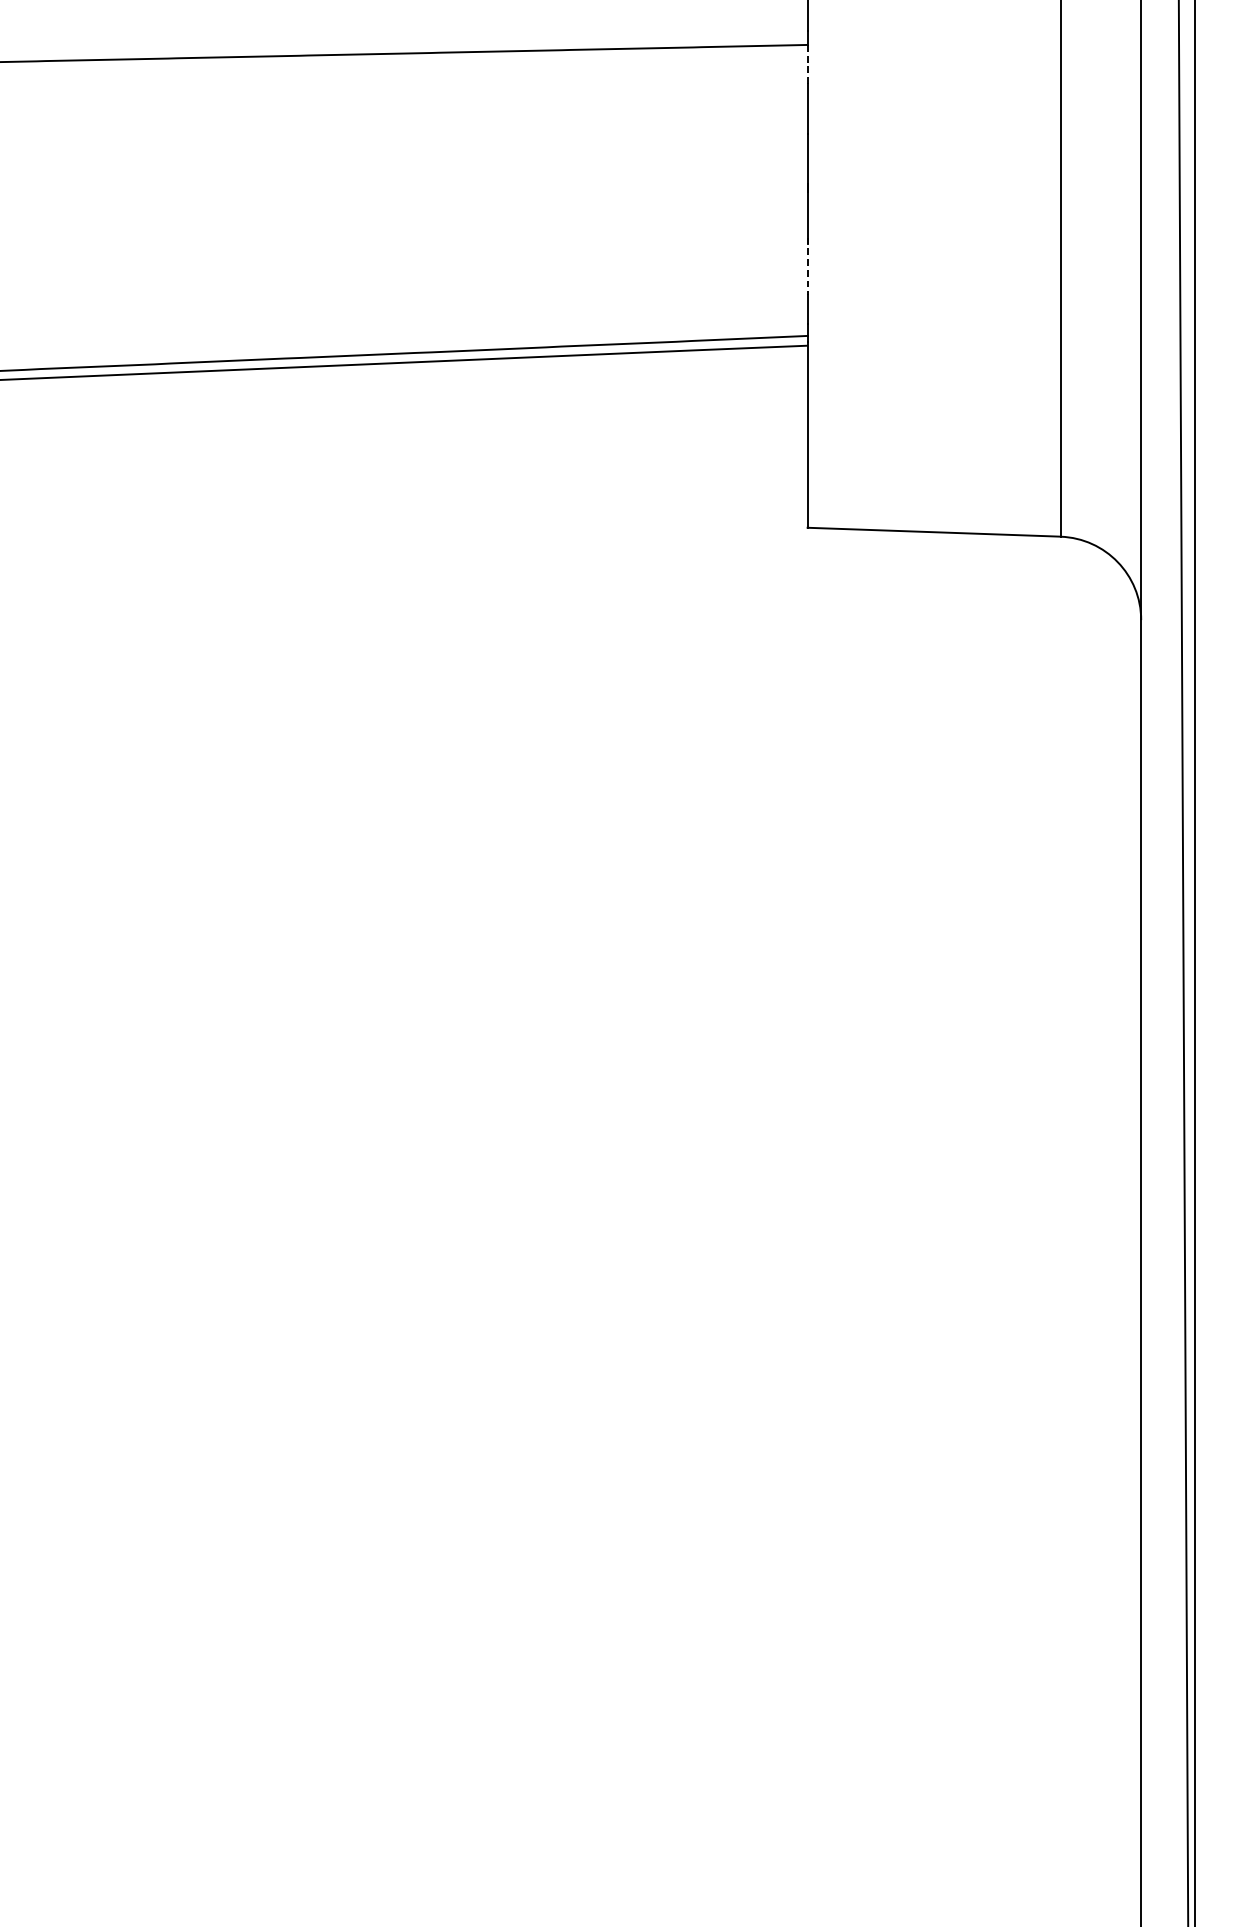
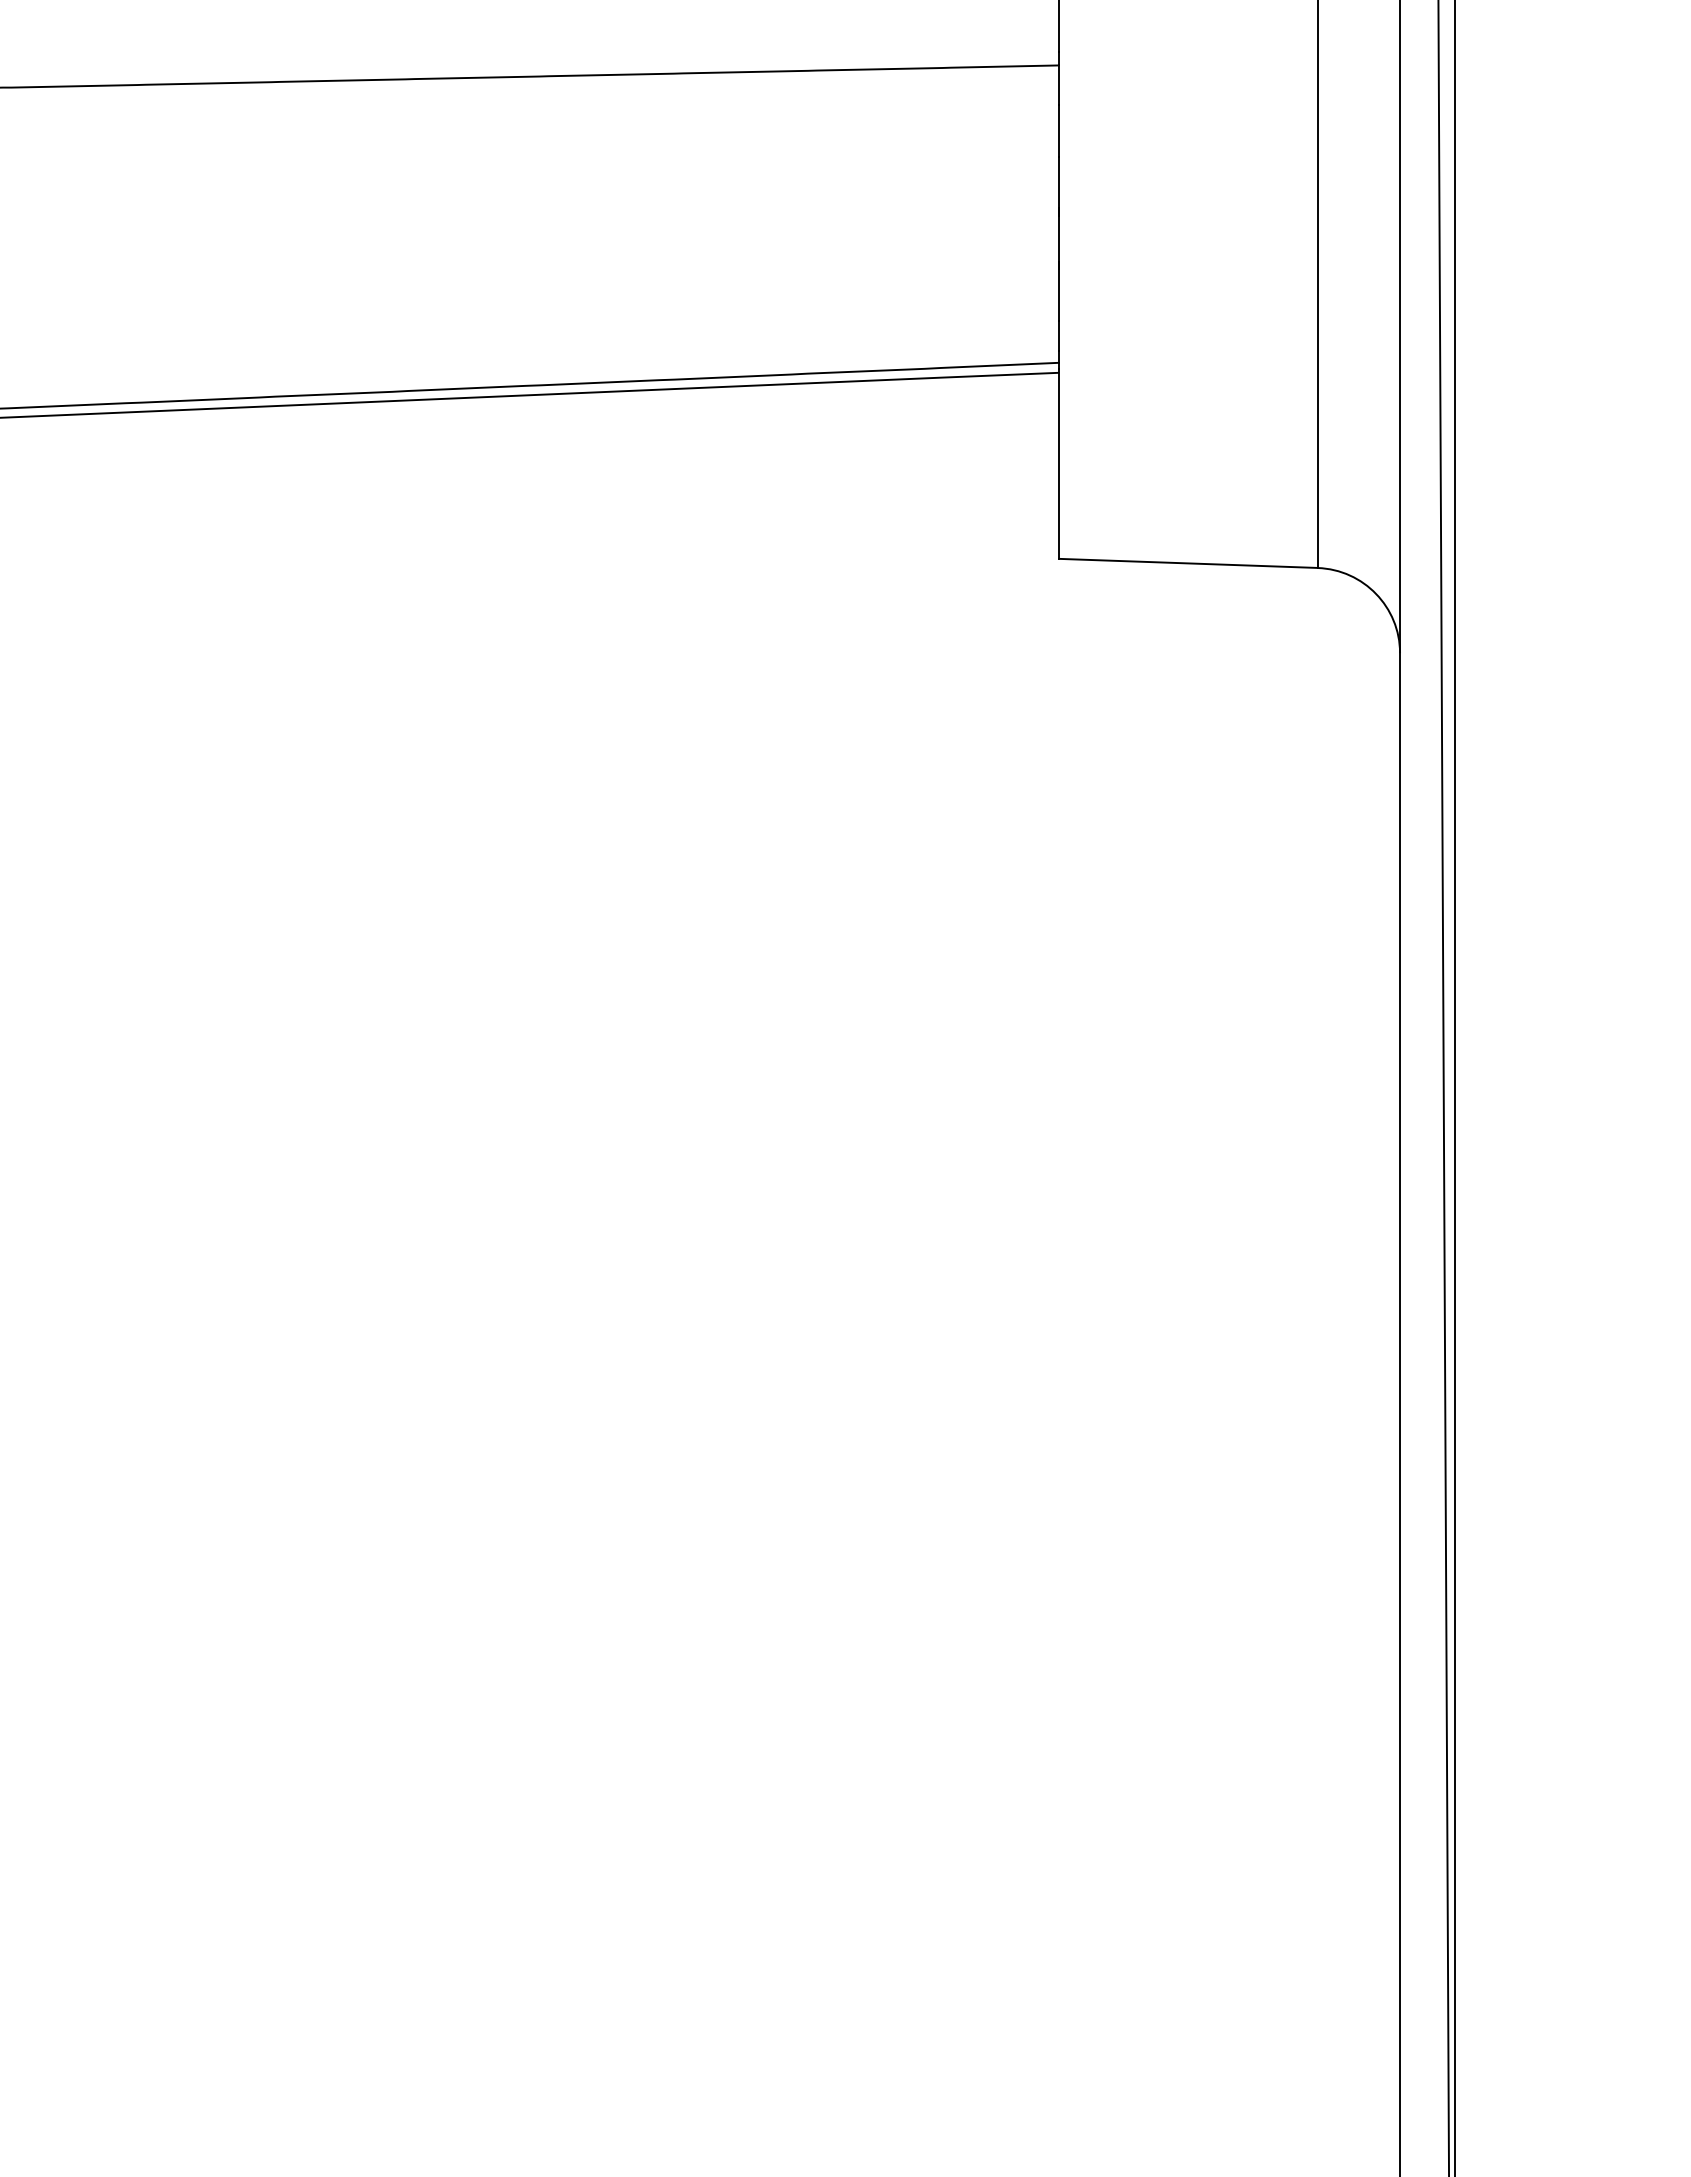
line: (807, 64) -> (1059, 85), dashed -> solid
line: (807, 267) -> (1059, 292), dashed -> solid

